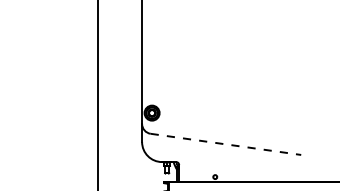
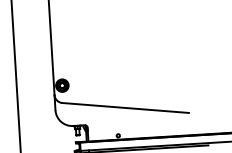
line: (225, 144) -> (125, 108), dashed -> solid

